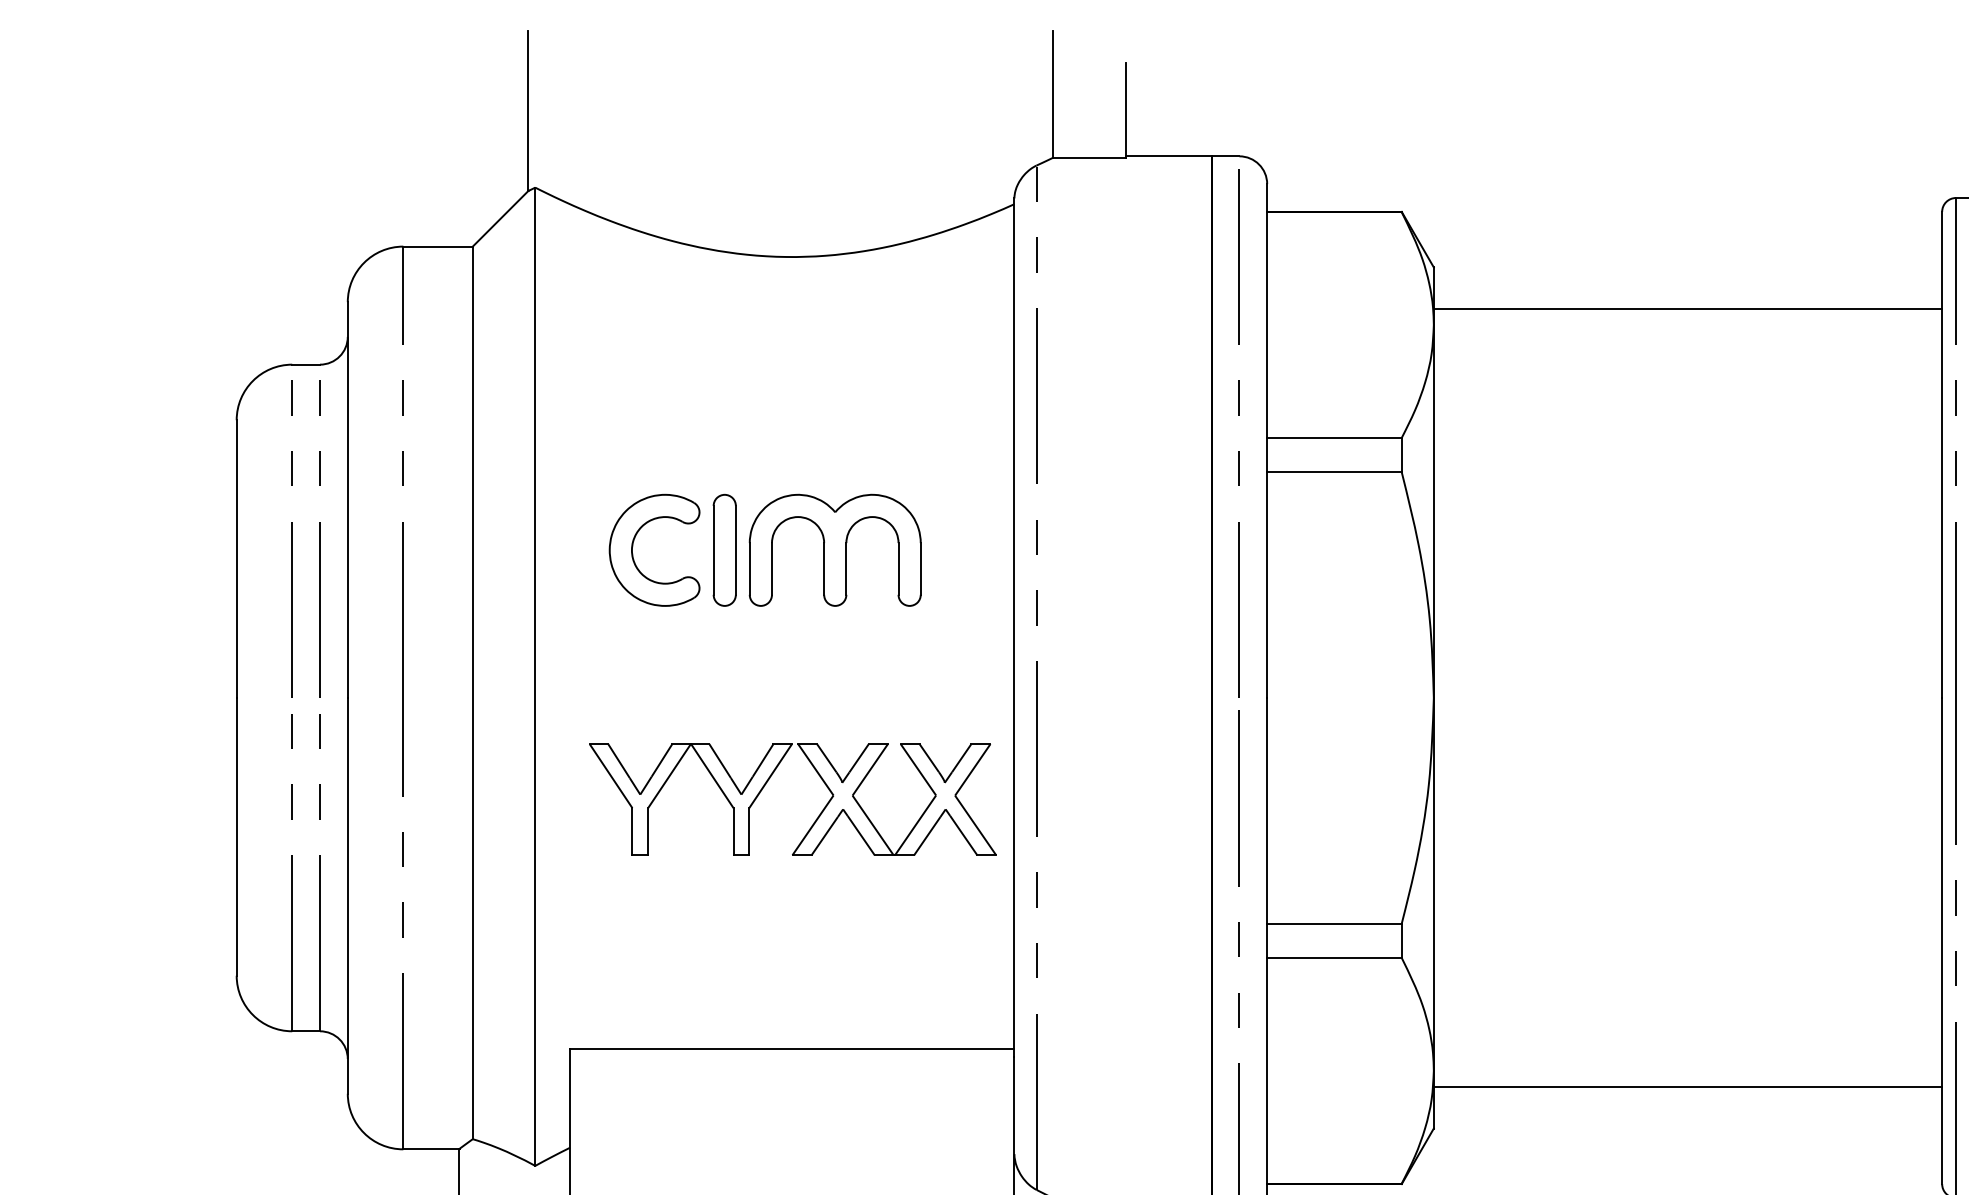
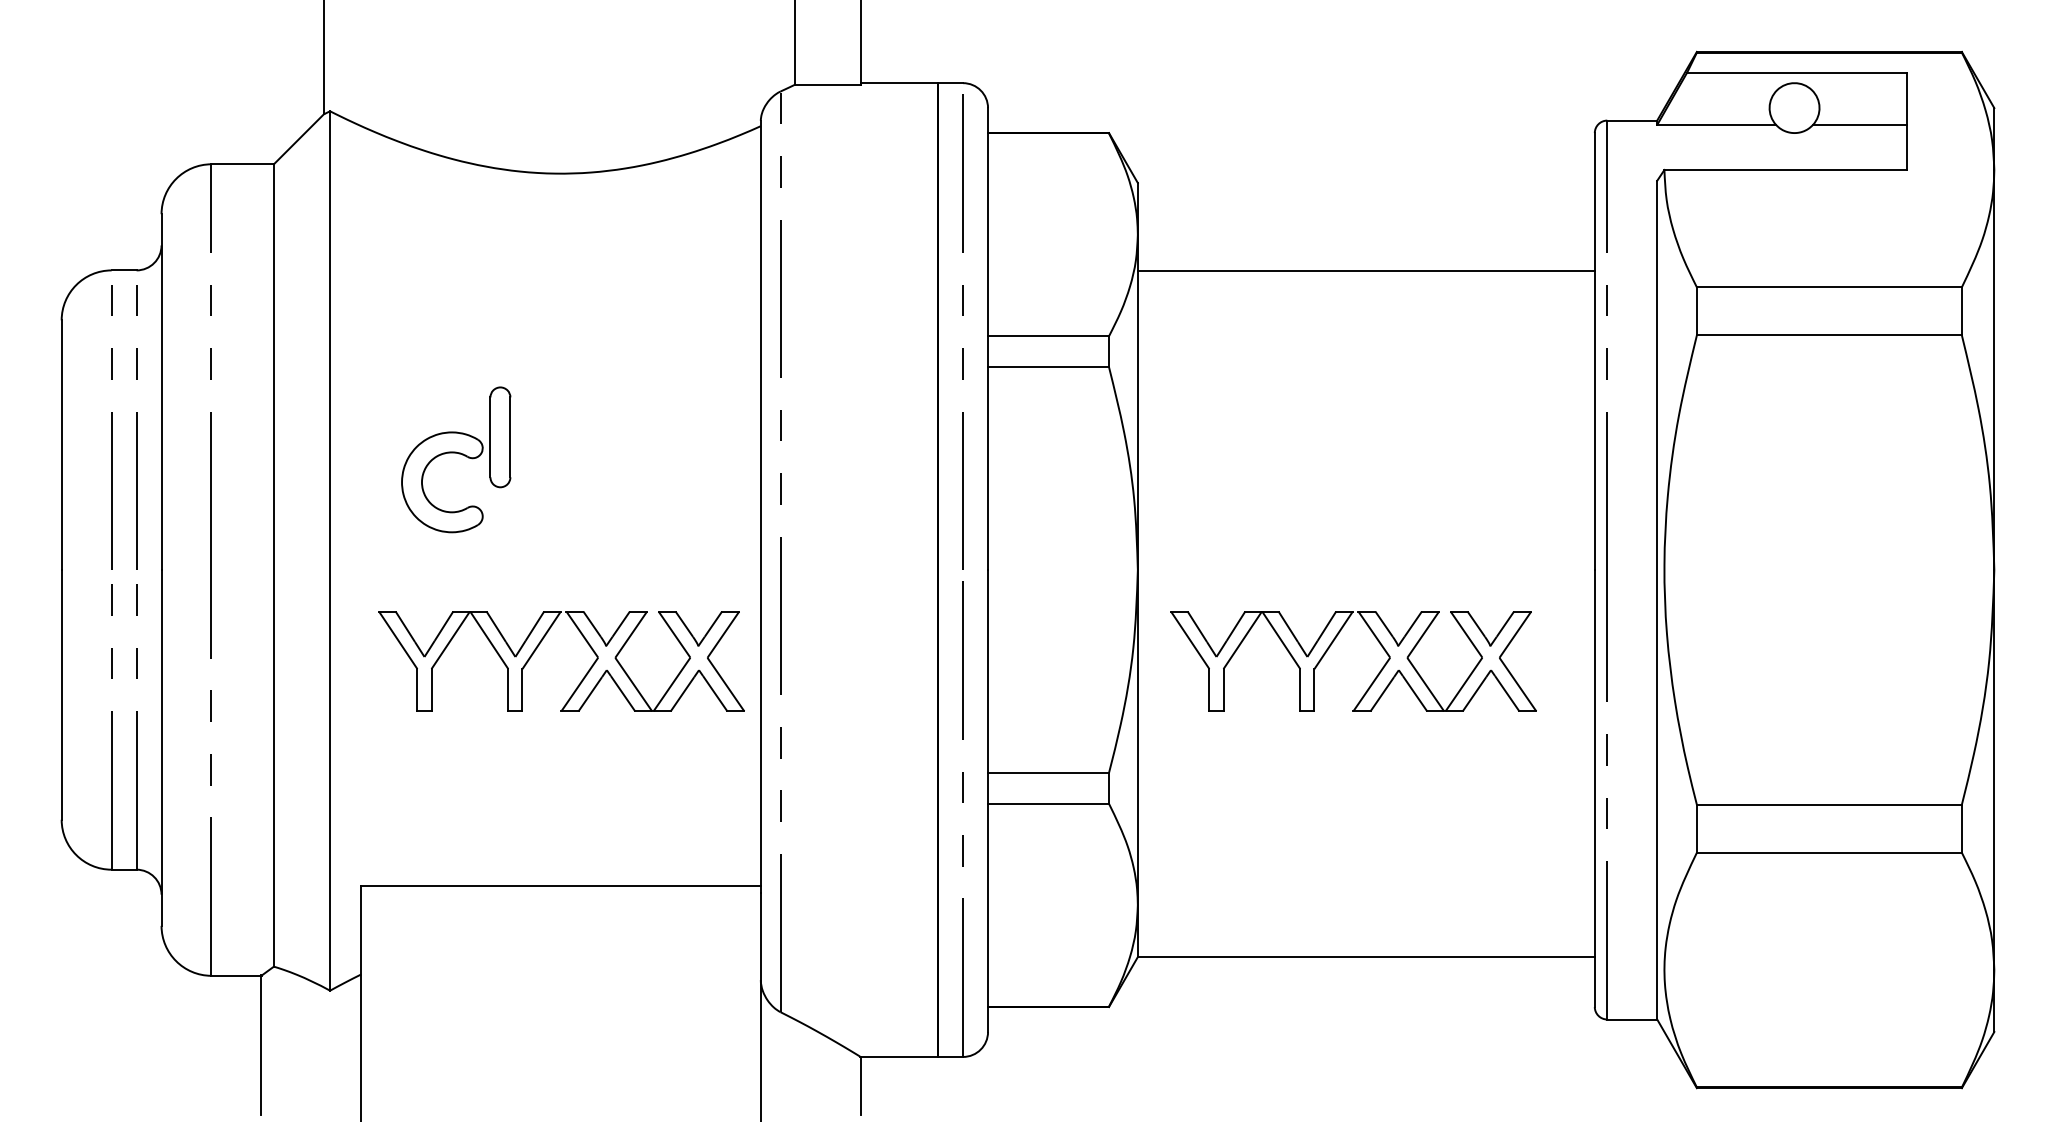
line: (1687, 309) -> (1365, 271), moved
part: (633, 547) -> (423, 479), moved
part: (834, 550) -> (599, 437), removed
part: (1699, 815) -> (1376, 675), added
line: (1687, 1086) -> (1365, 956), moved

